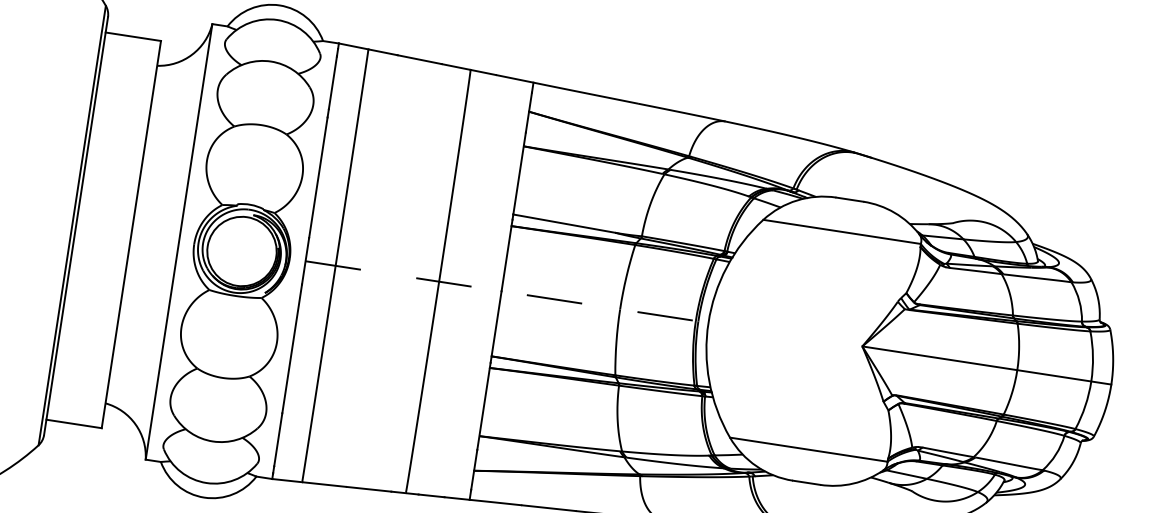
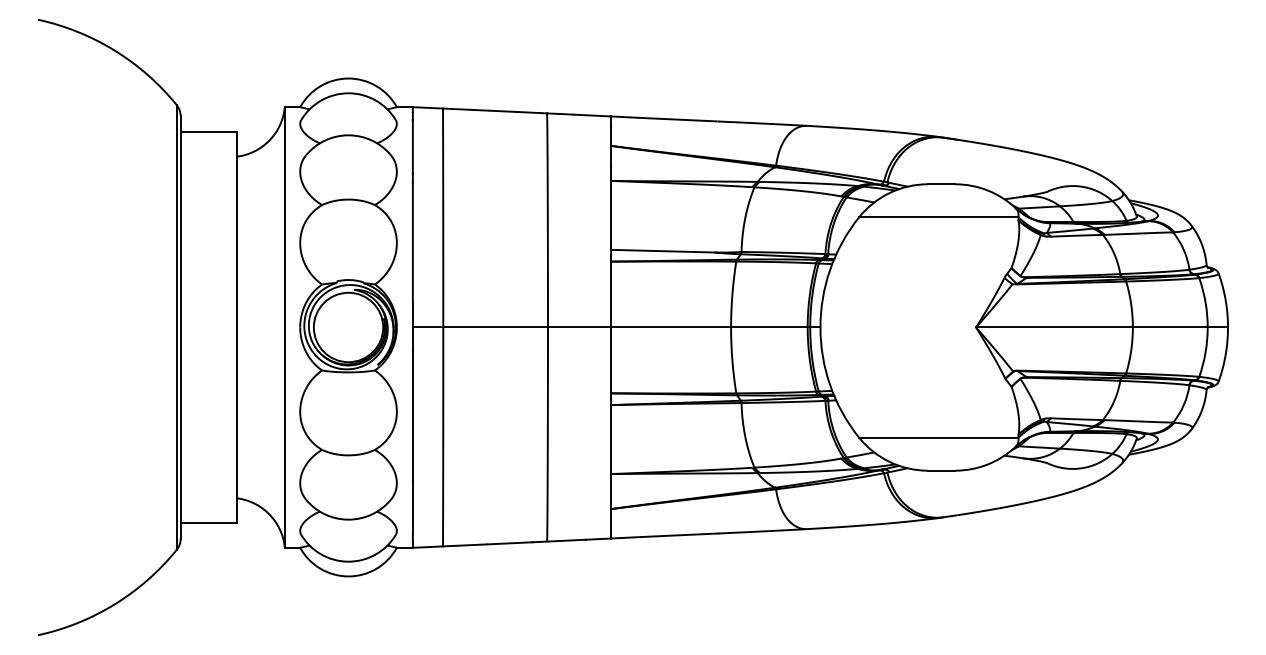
line: (506, 292) -> (616, 327), dashed -> solid

